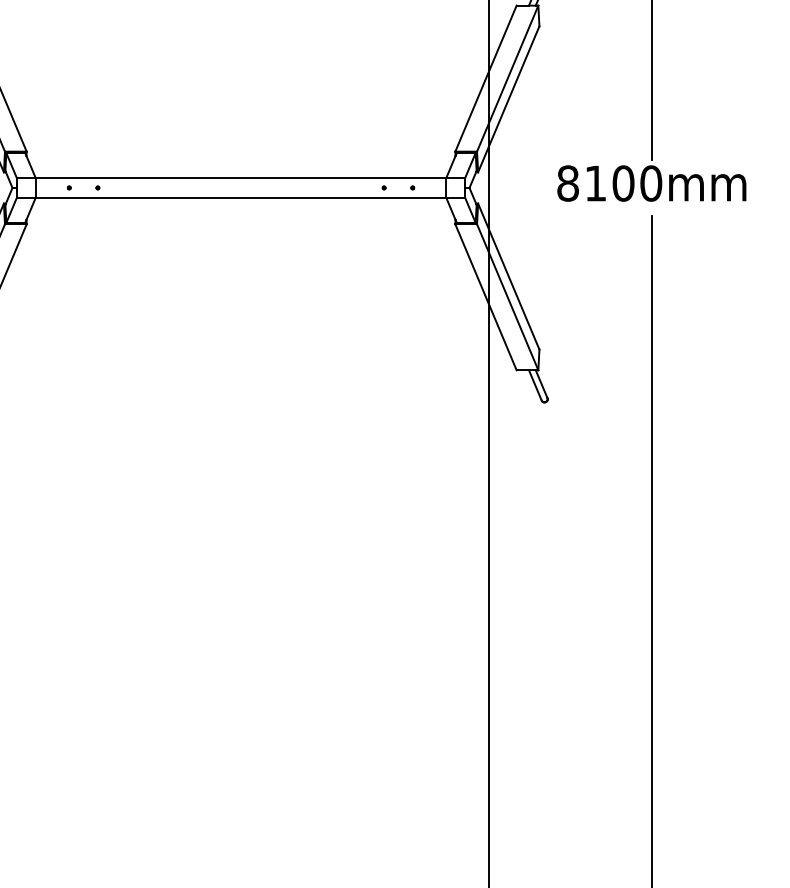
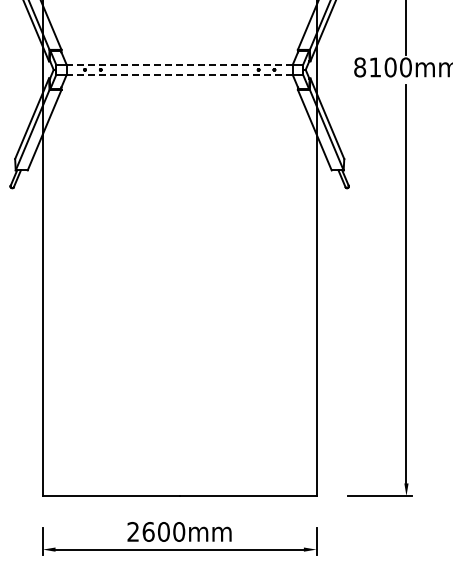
line: (240, 178) -> (179, 64), solid -> dashed
line: (240, 198) -> (179, 75), solid -> dashed

